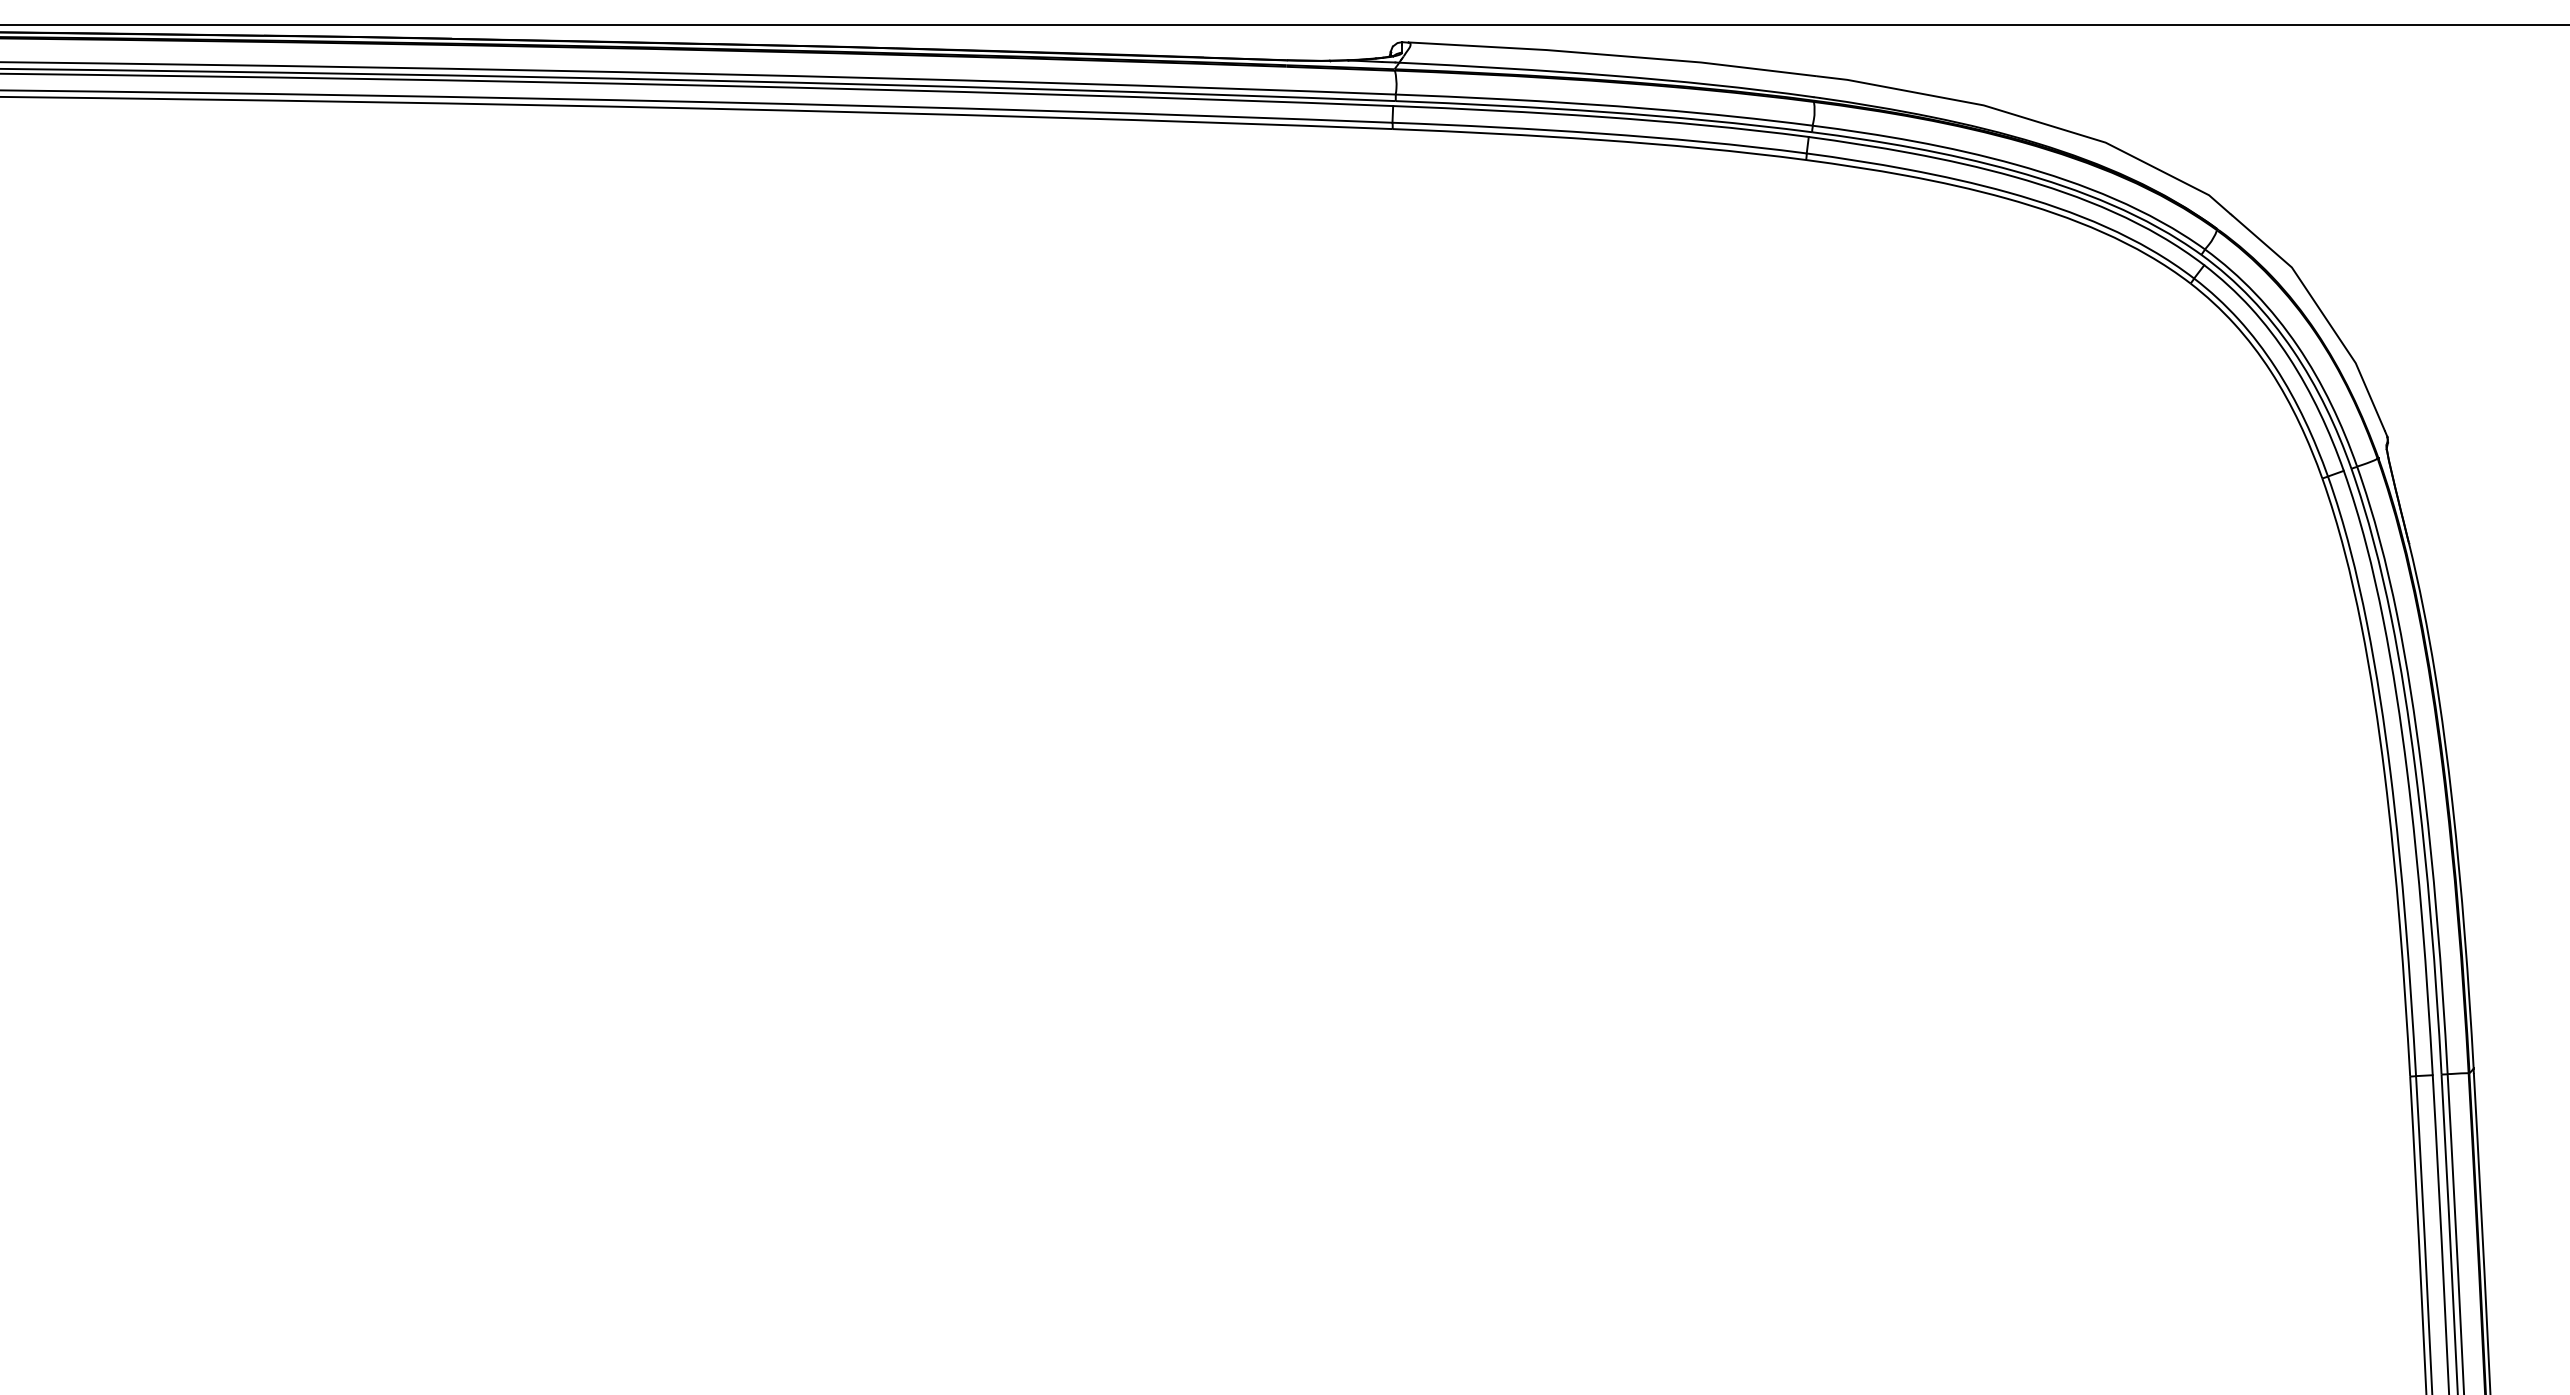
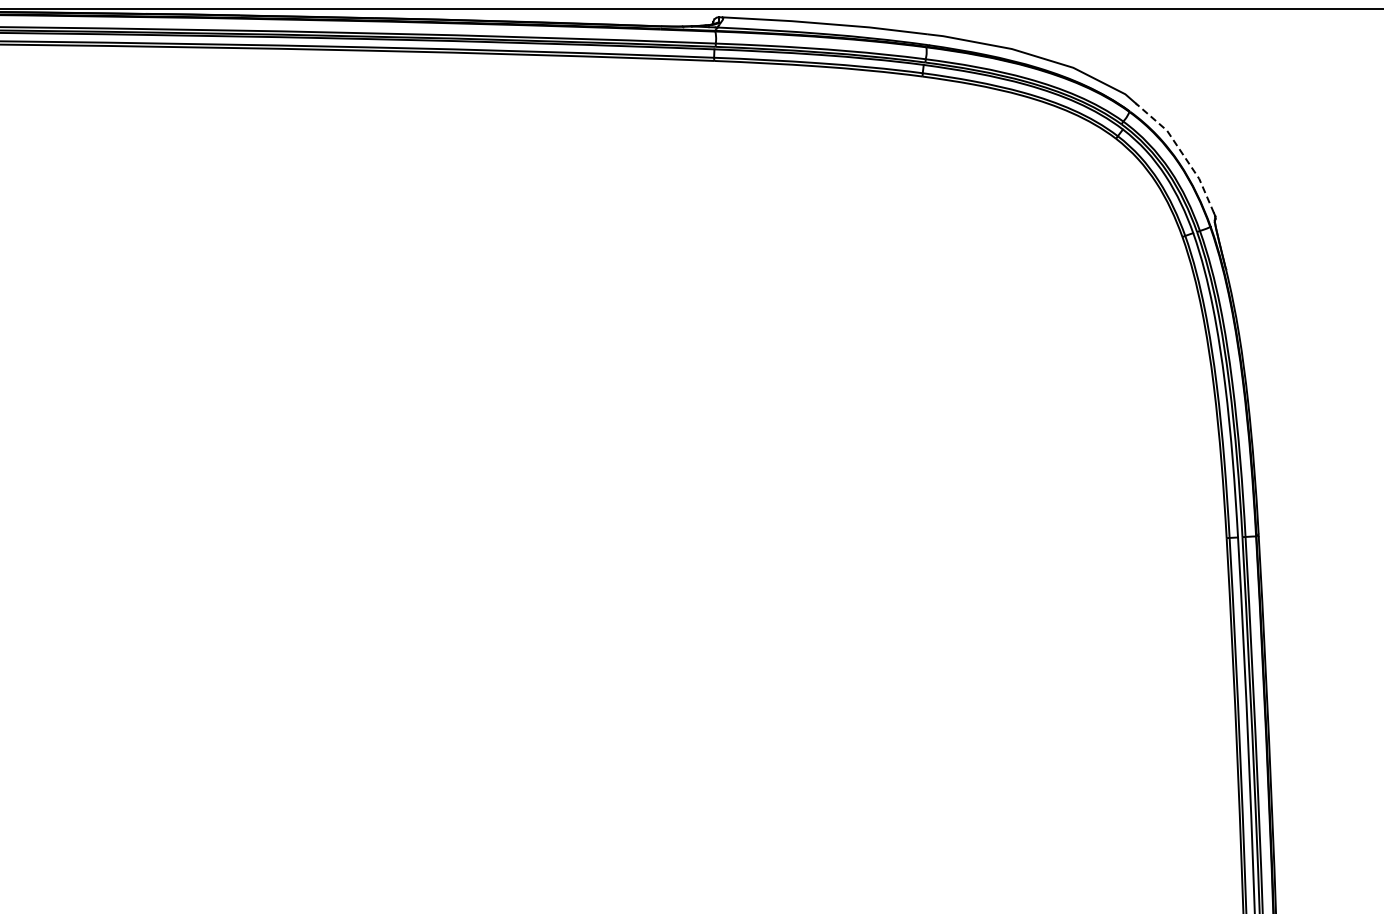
line: (2322, 312) -> (1182, 153), solid -> dashed

